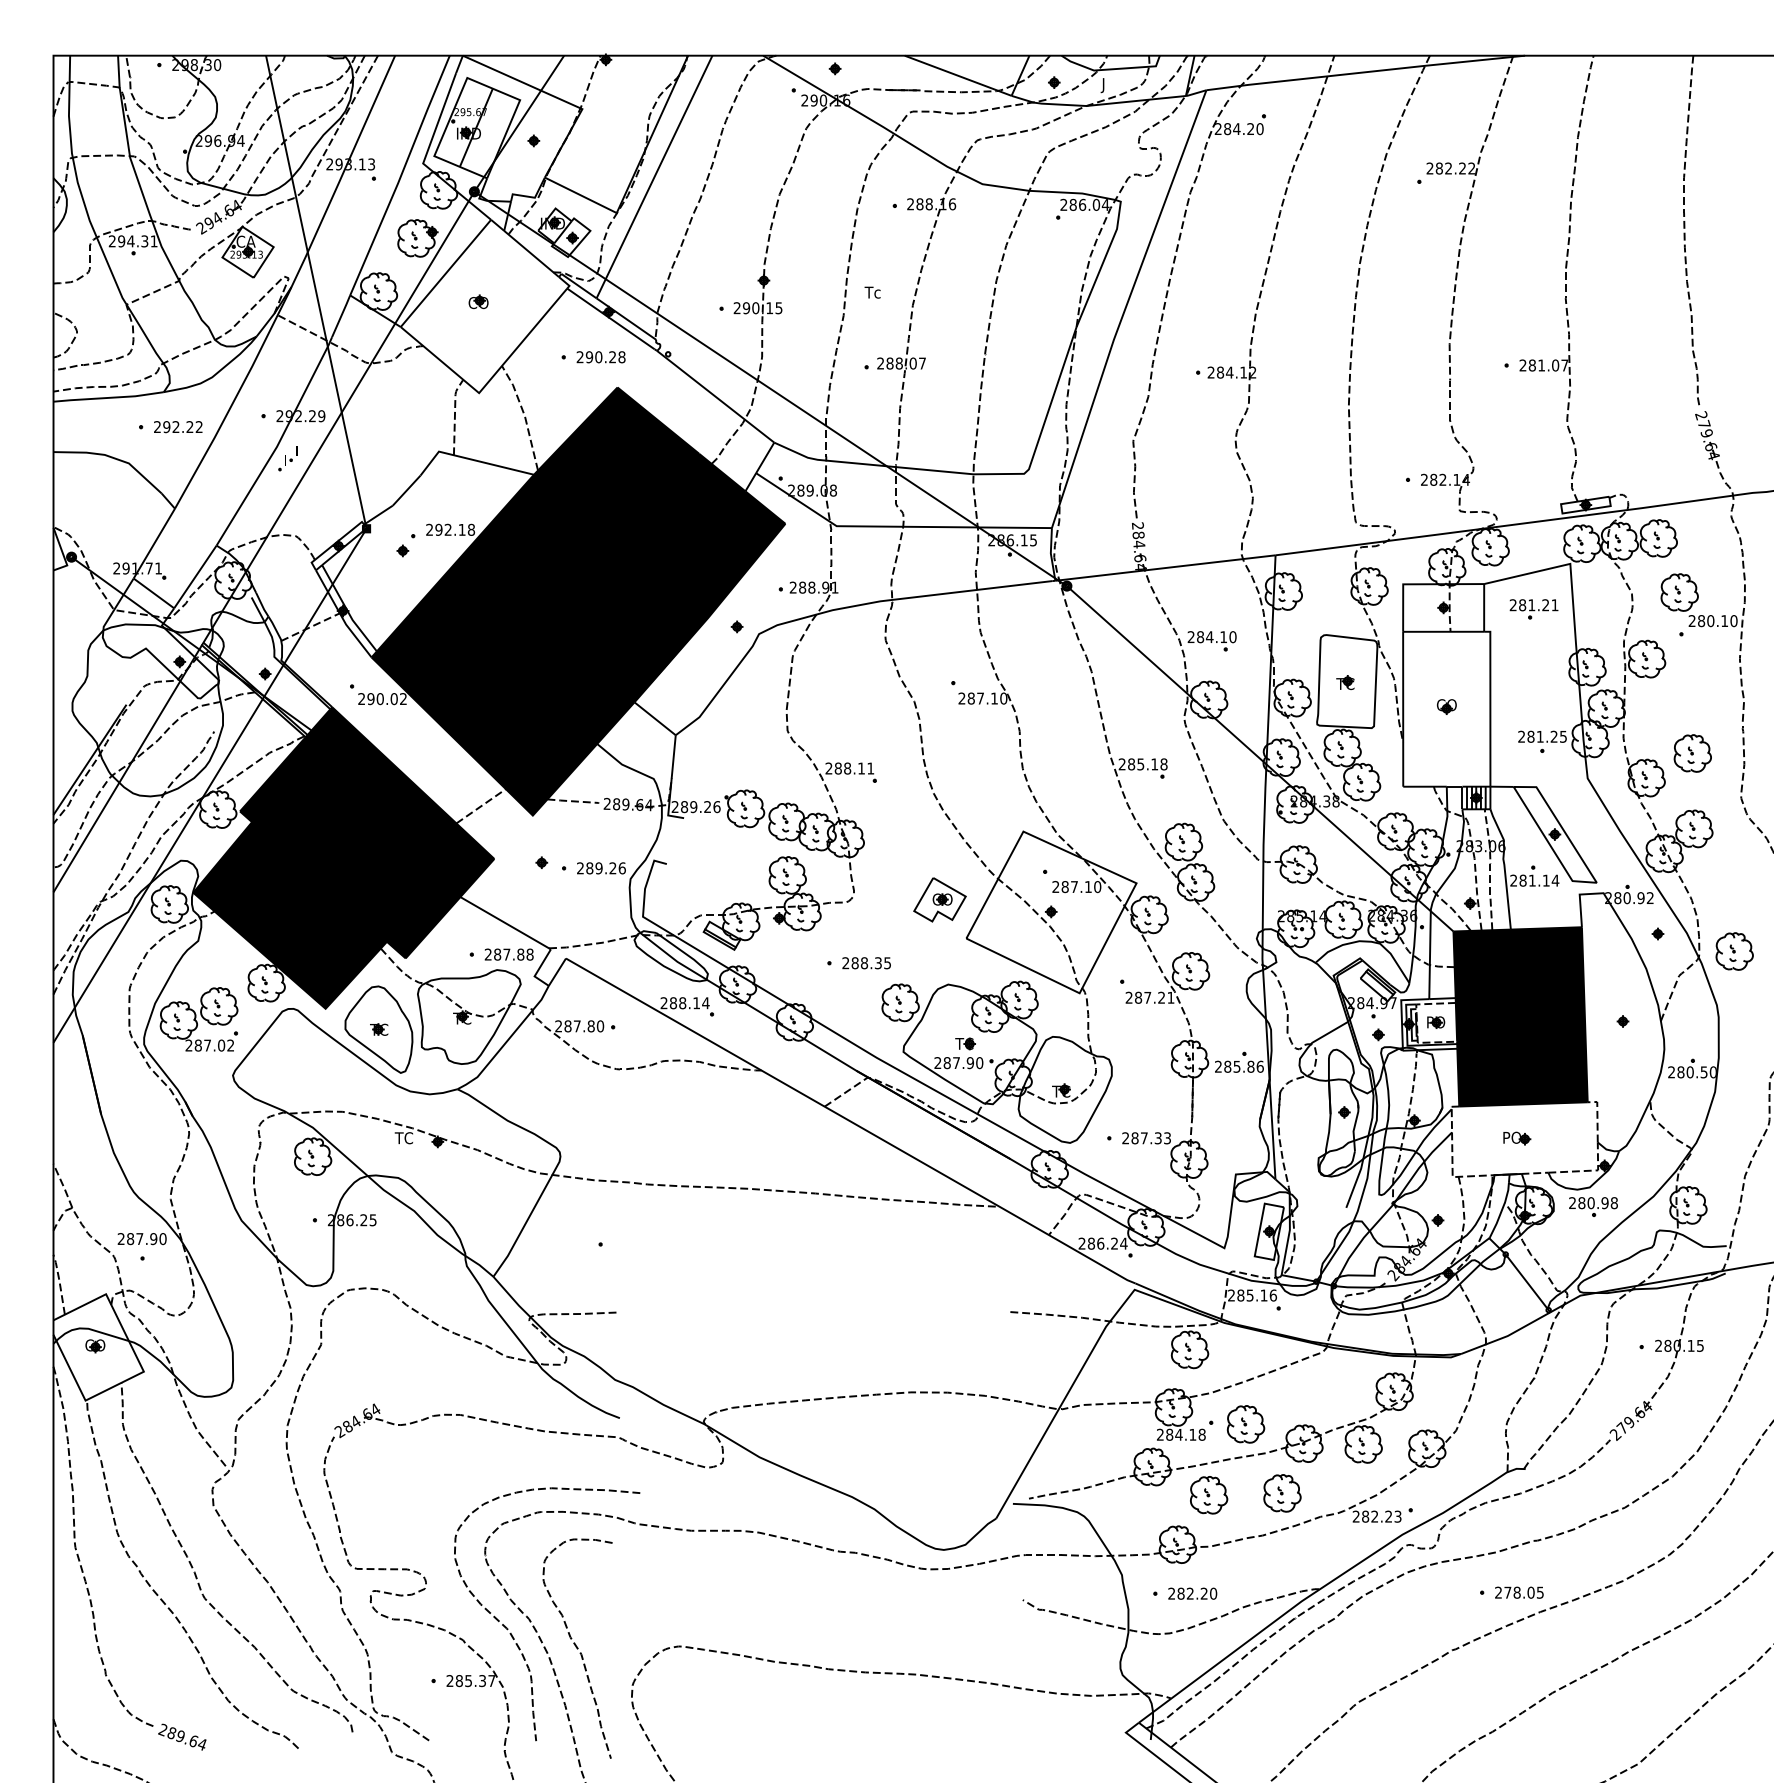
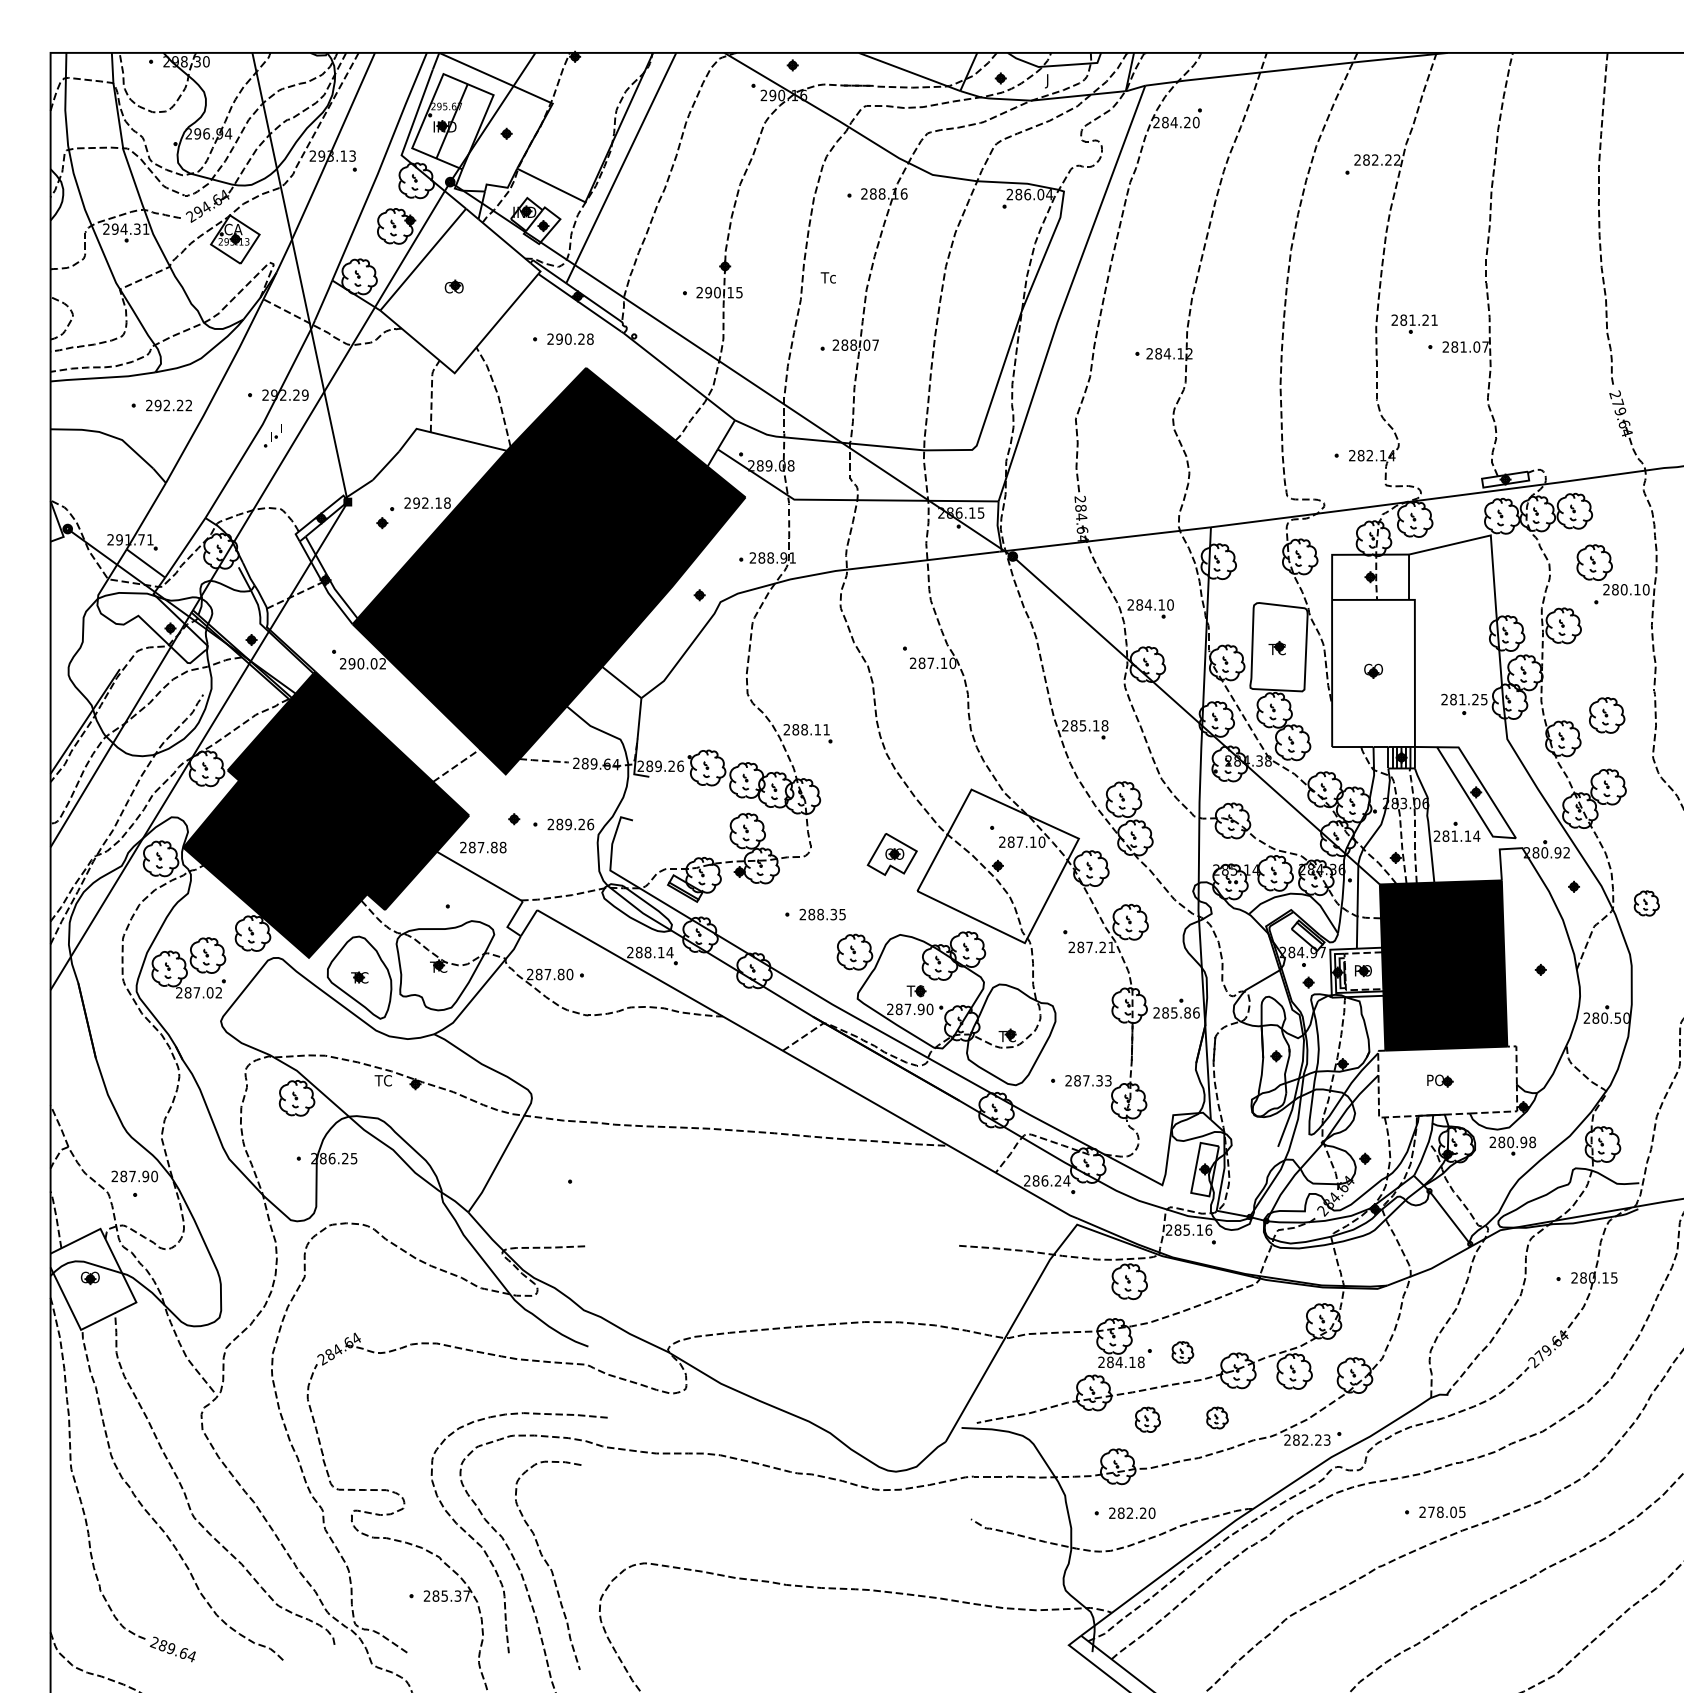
part: (1533, 609) -> (1414, 324), moved
part: (1734, 951) -> (1646, 903), size x0.7
text: (508, 954) -> (482, 847), moved
part: (1245, 1424) -> (1182, 1352), size x0.6
part: (1282, 1493) -> (1217, 1418), size x0.6
part: (1209, 1495) -> (1148, 1419), size x0.7

